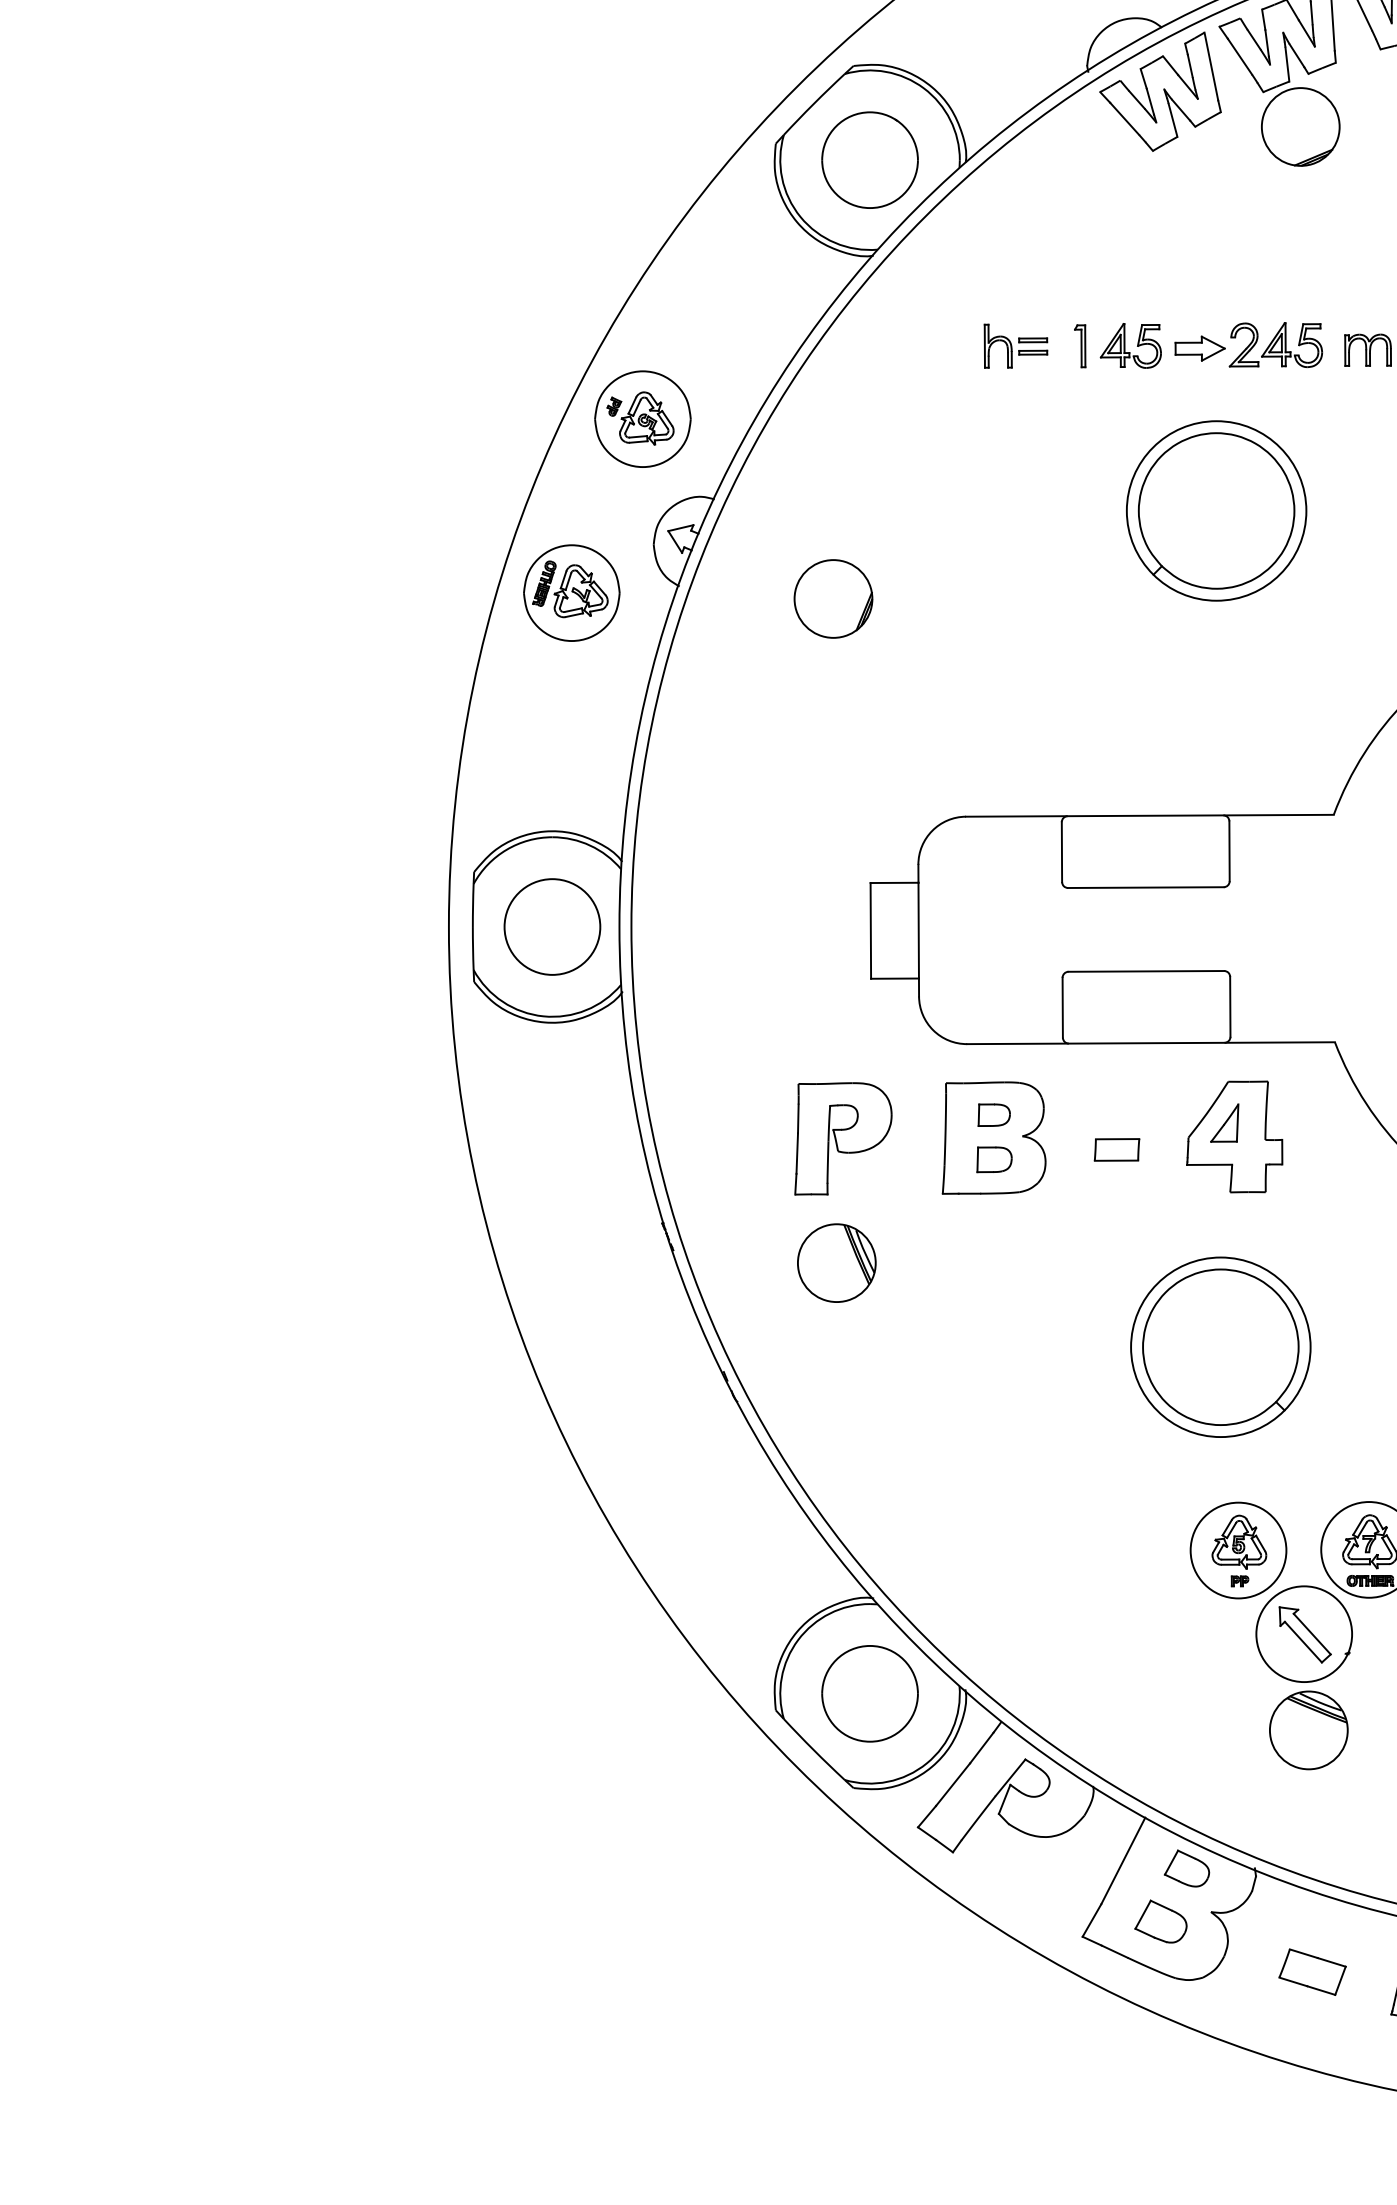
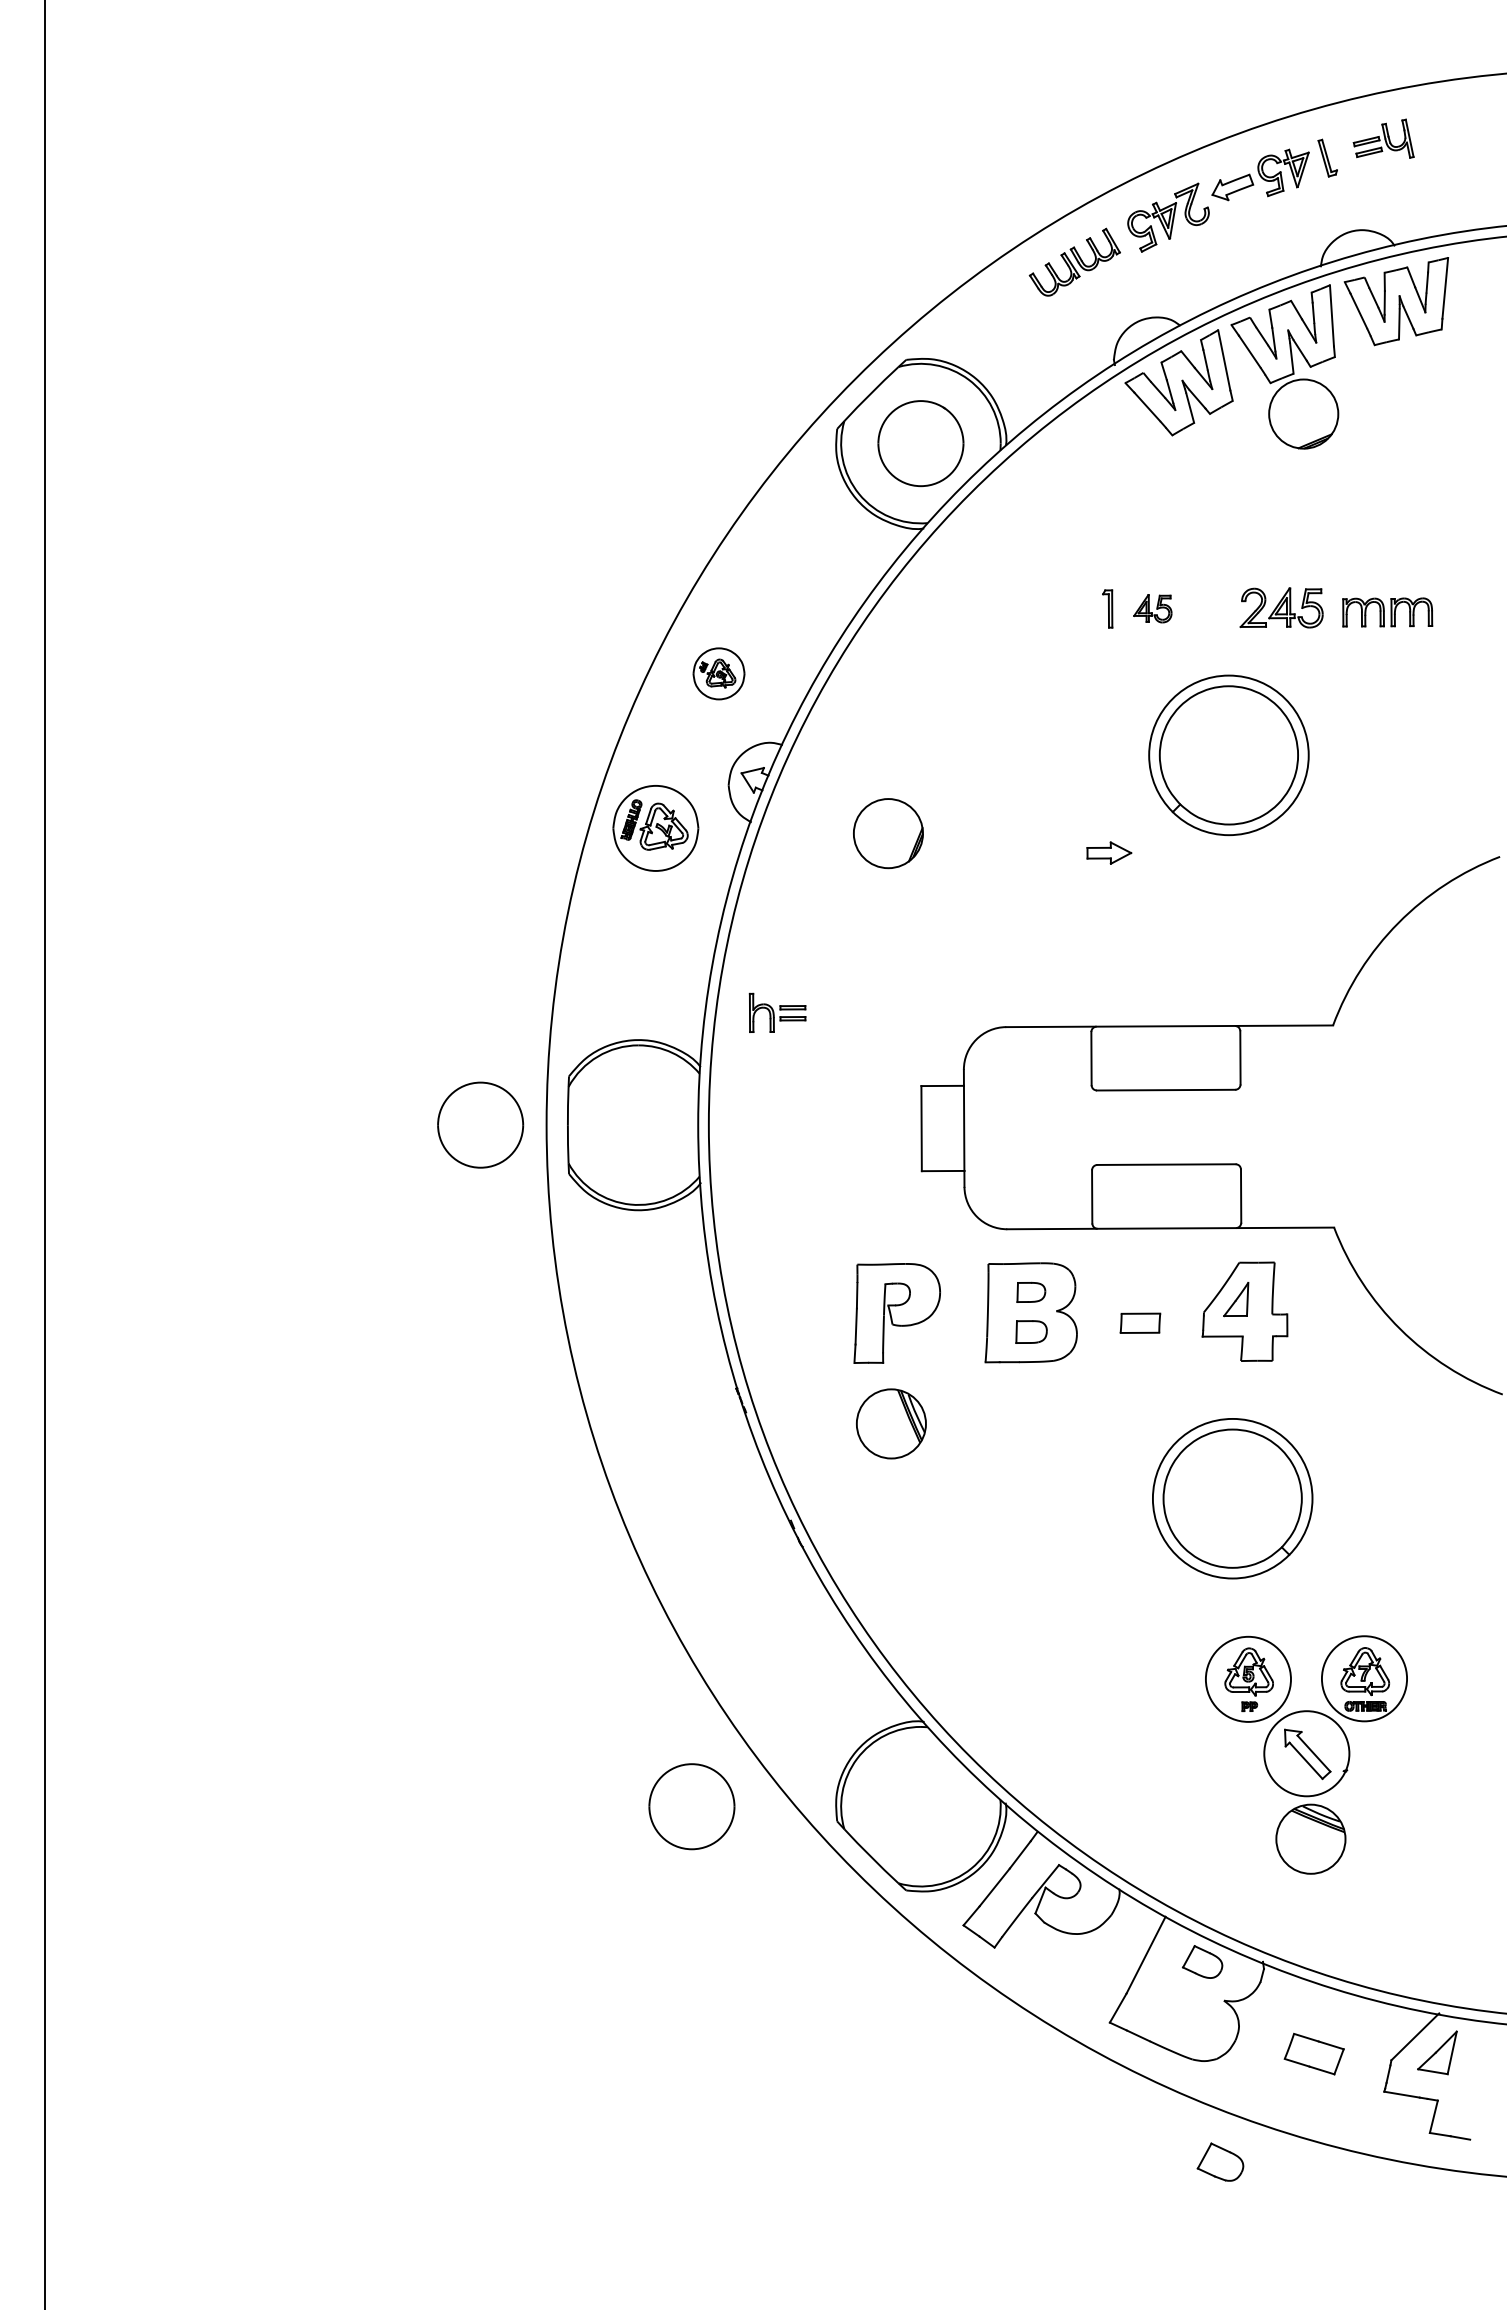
part: (1015, 345) -> (777, 1012), moved
part: (1130, 345) -> (1152, 608), size x0.7
part: (1200, 347) -> (1109, 852), moved
part: (642, 418) -> (718, 673), size x0.6
part: (552, 926) -> (480, 1124), moved
part: (869, 1693) -> (691, 1806), moved
part: (1160, 1920) -> (1220, 2161), moved

